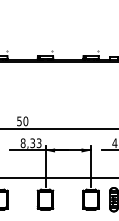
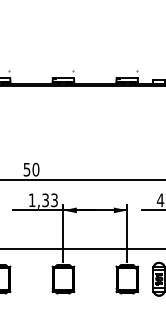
text: (22, 143) -> (31, 200), 8,33 -> 1,33

